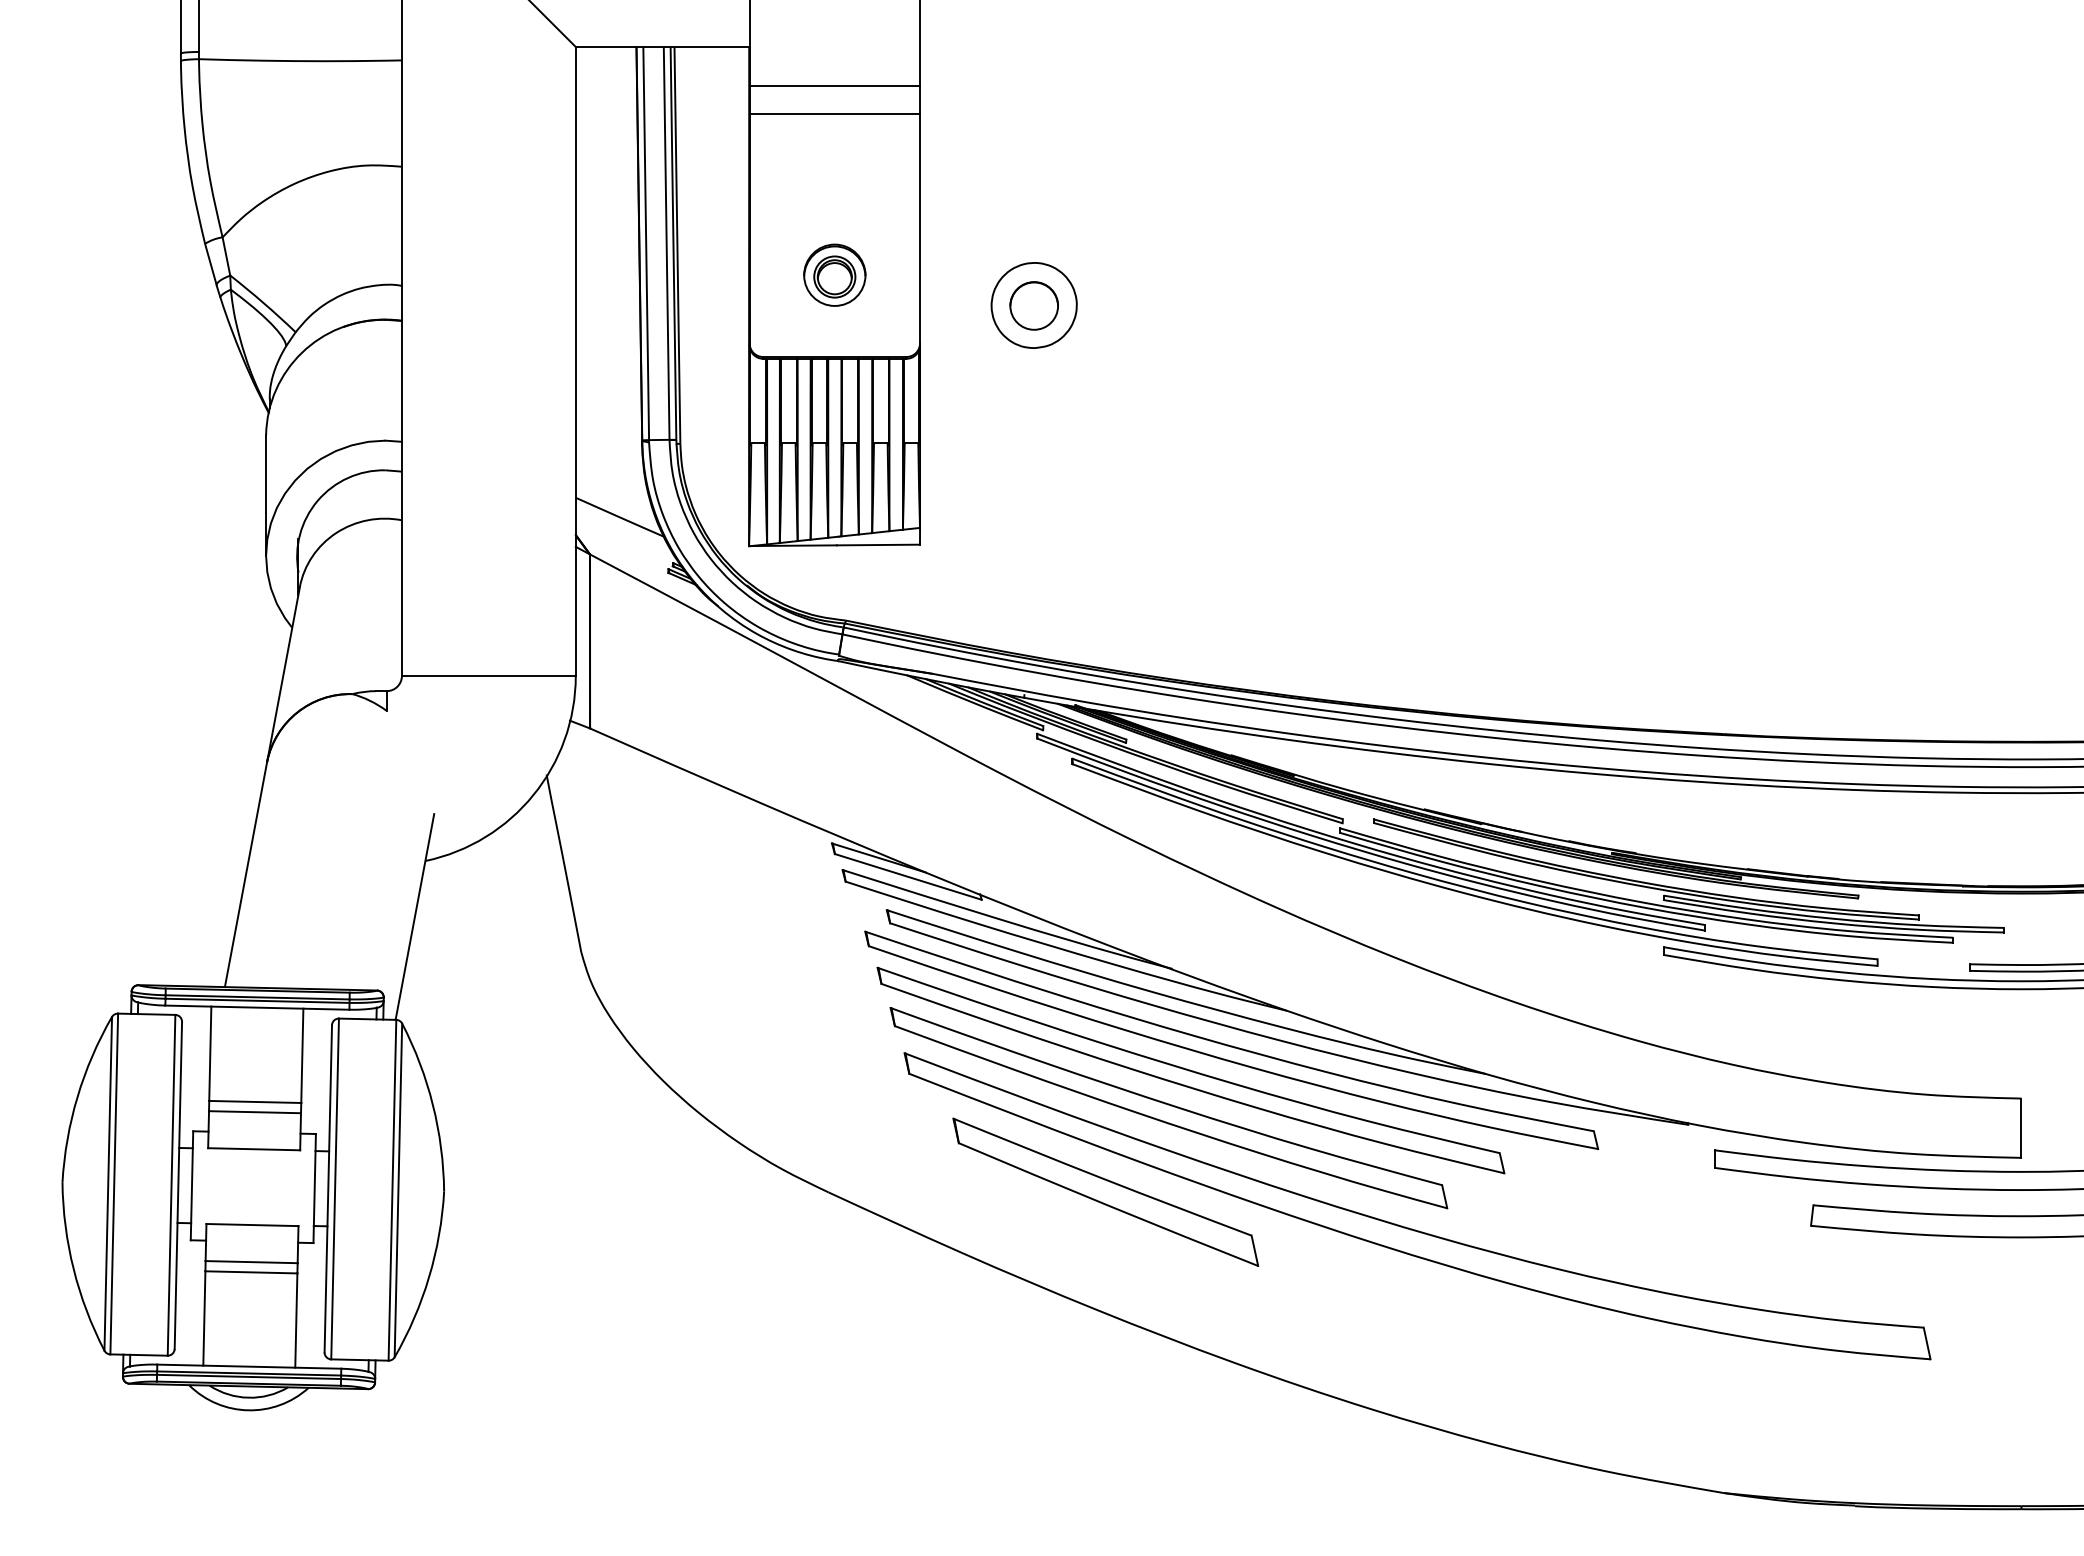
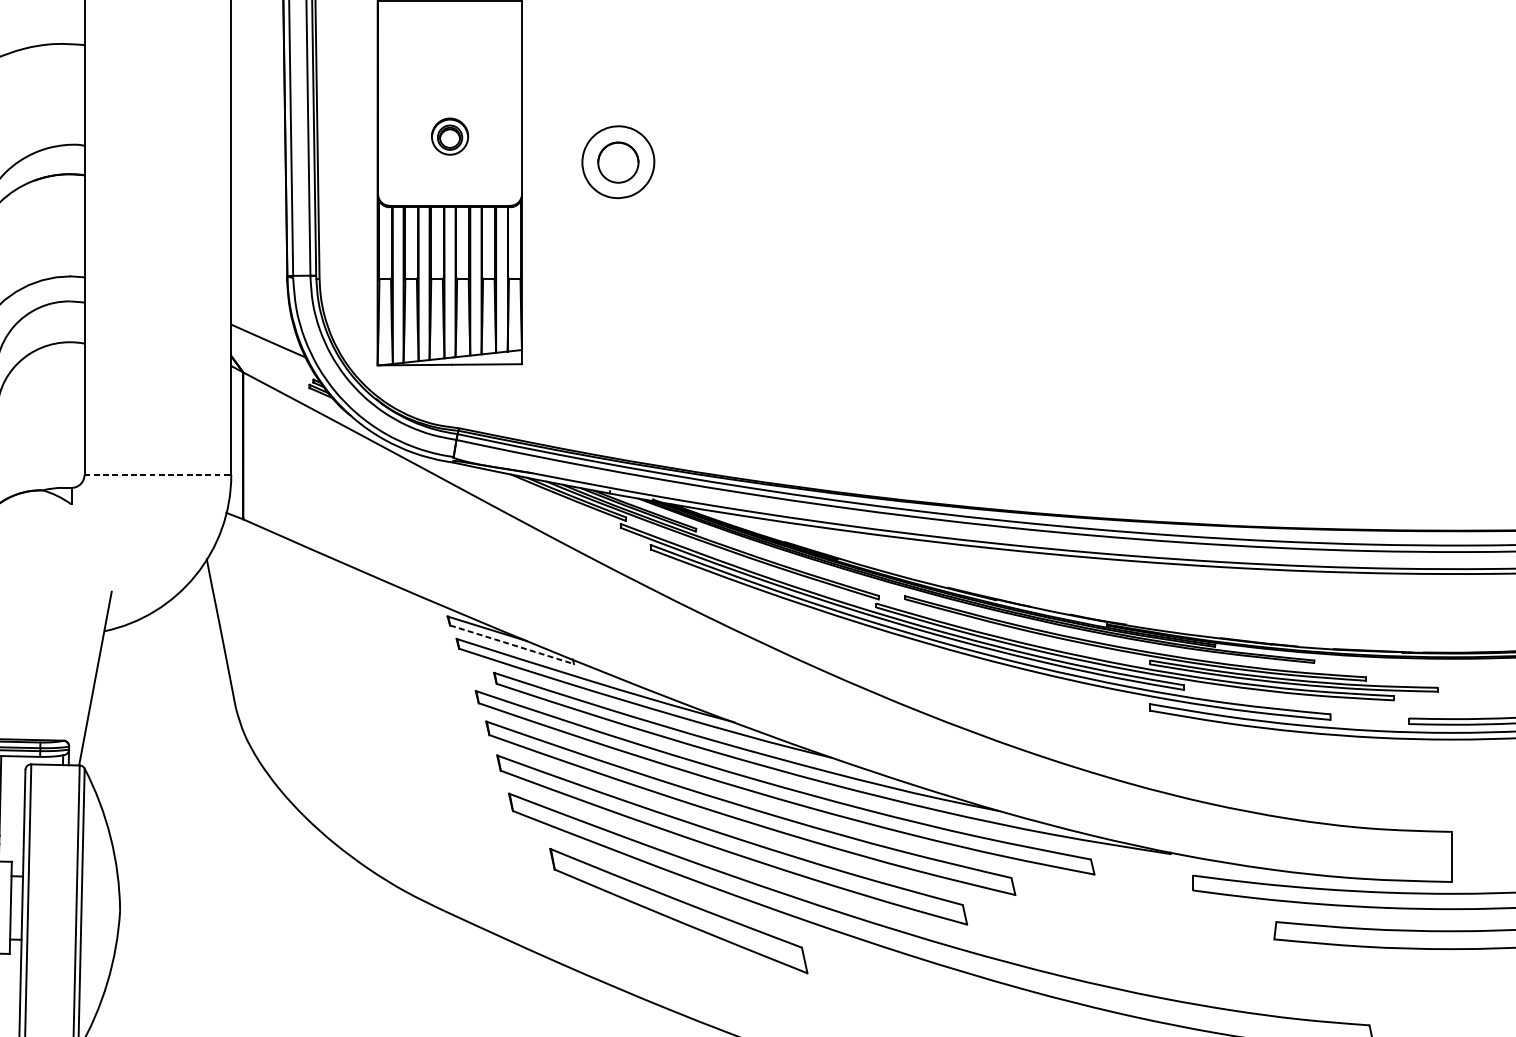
part: (834, 274) -> (449, 136), size x0.7
line: (488, 675) -> (157, 474), solid -> dashed
line: (908, 876) -> (512, 644), solid -> dashed

